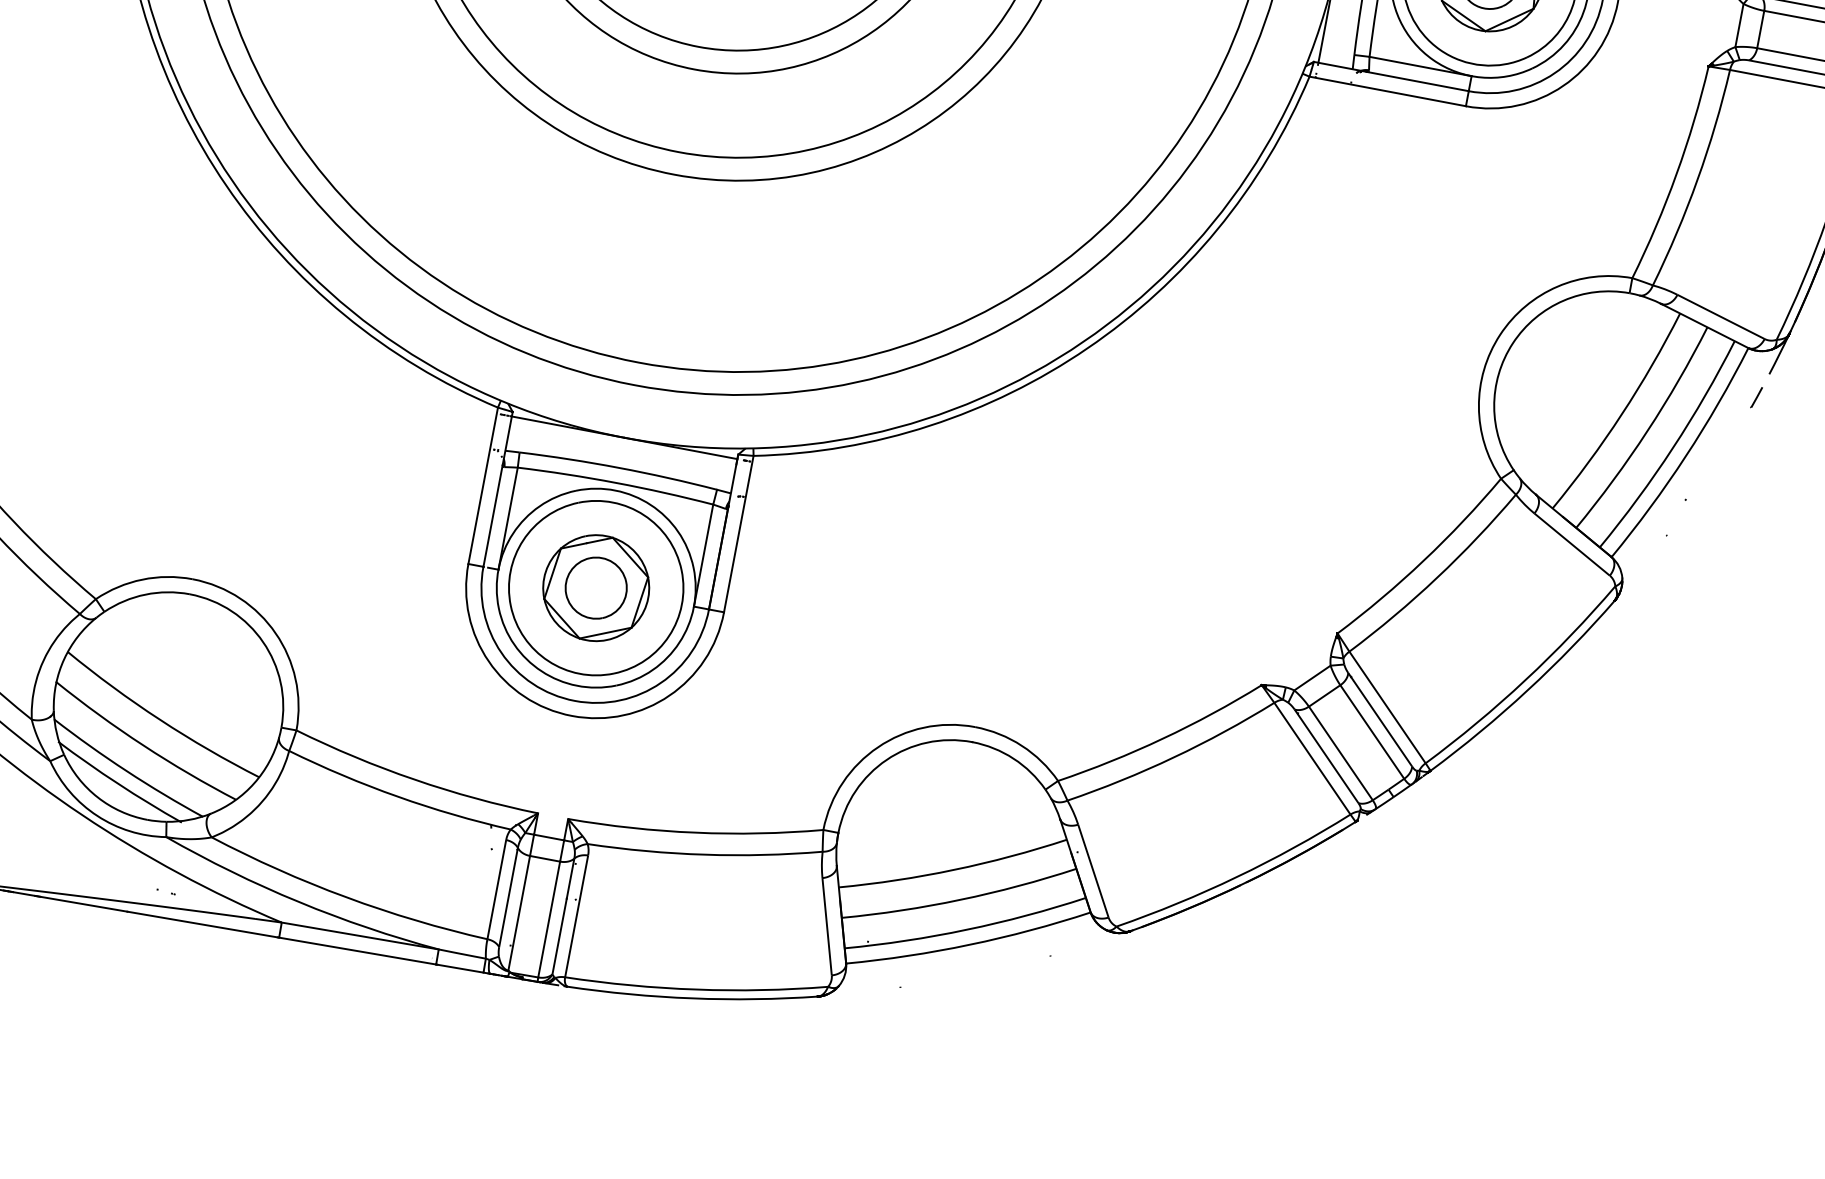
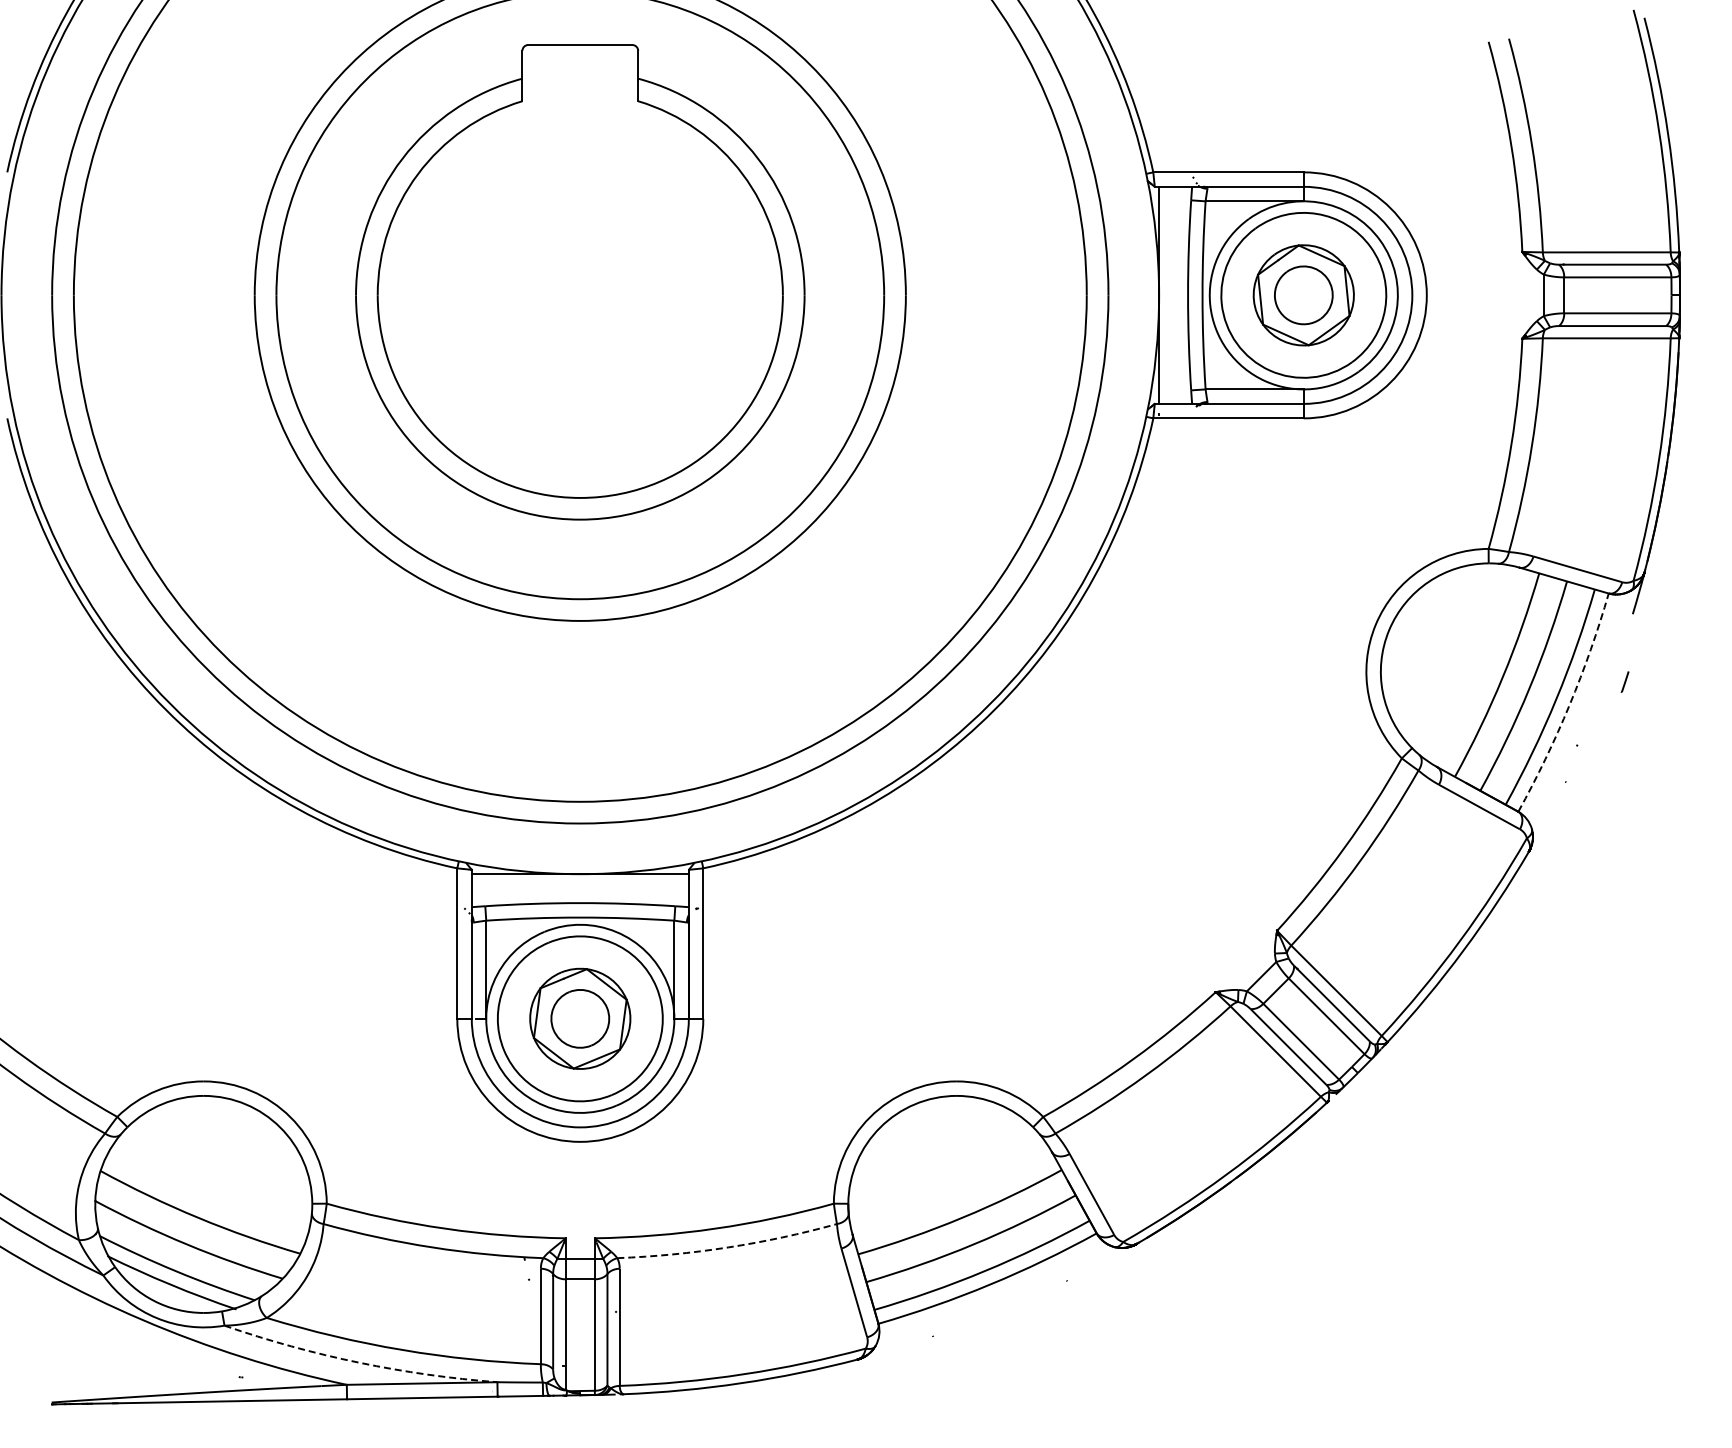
line: (1756, 396) -> (1624, 681), moved
arc: (1685, 456) -> (1569, 705), solid -> dashed
arc: (705, 854) -> (728, 1247), solid -> dashed
arc: (299, 901) -> (359, 1362), solid -> dashed

